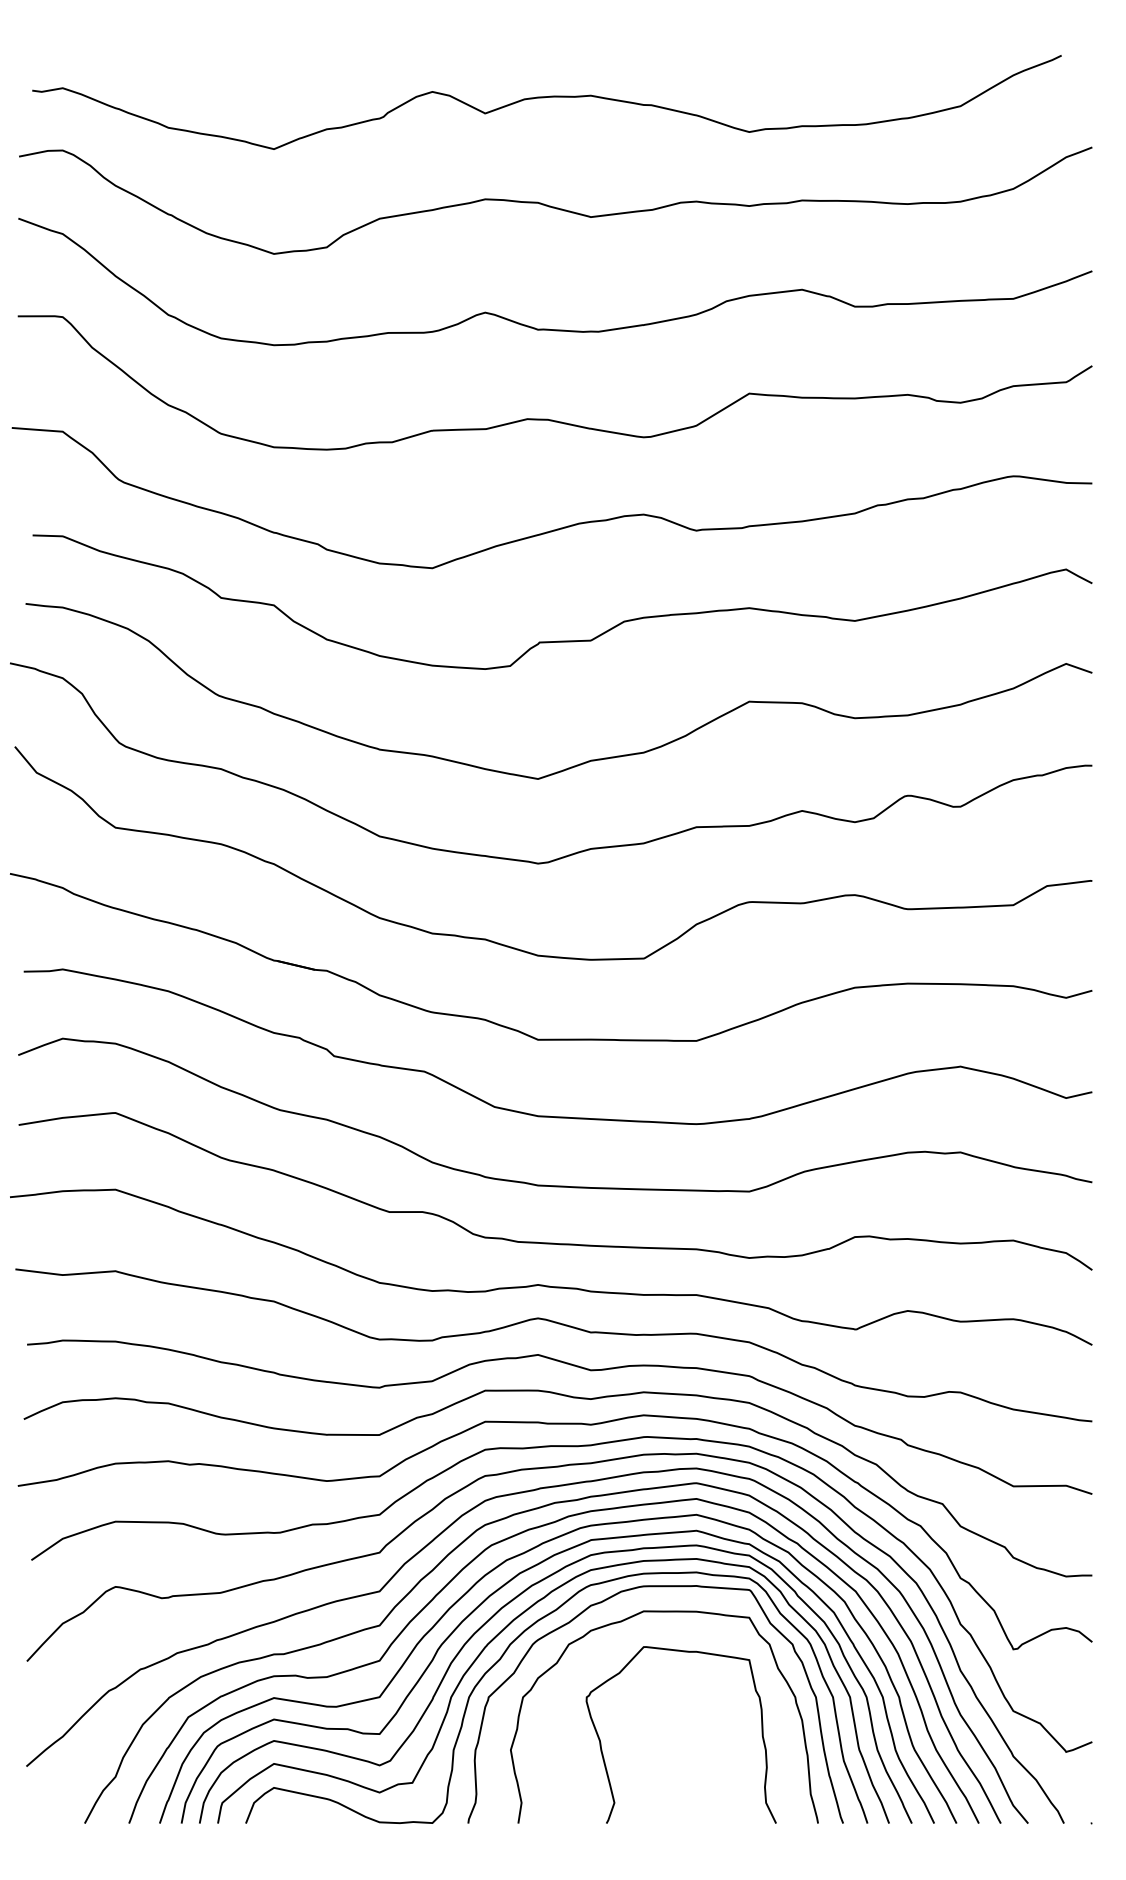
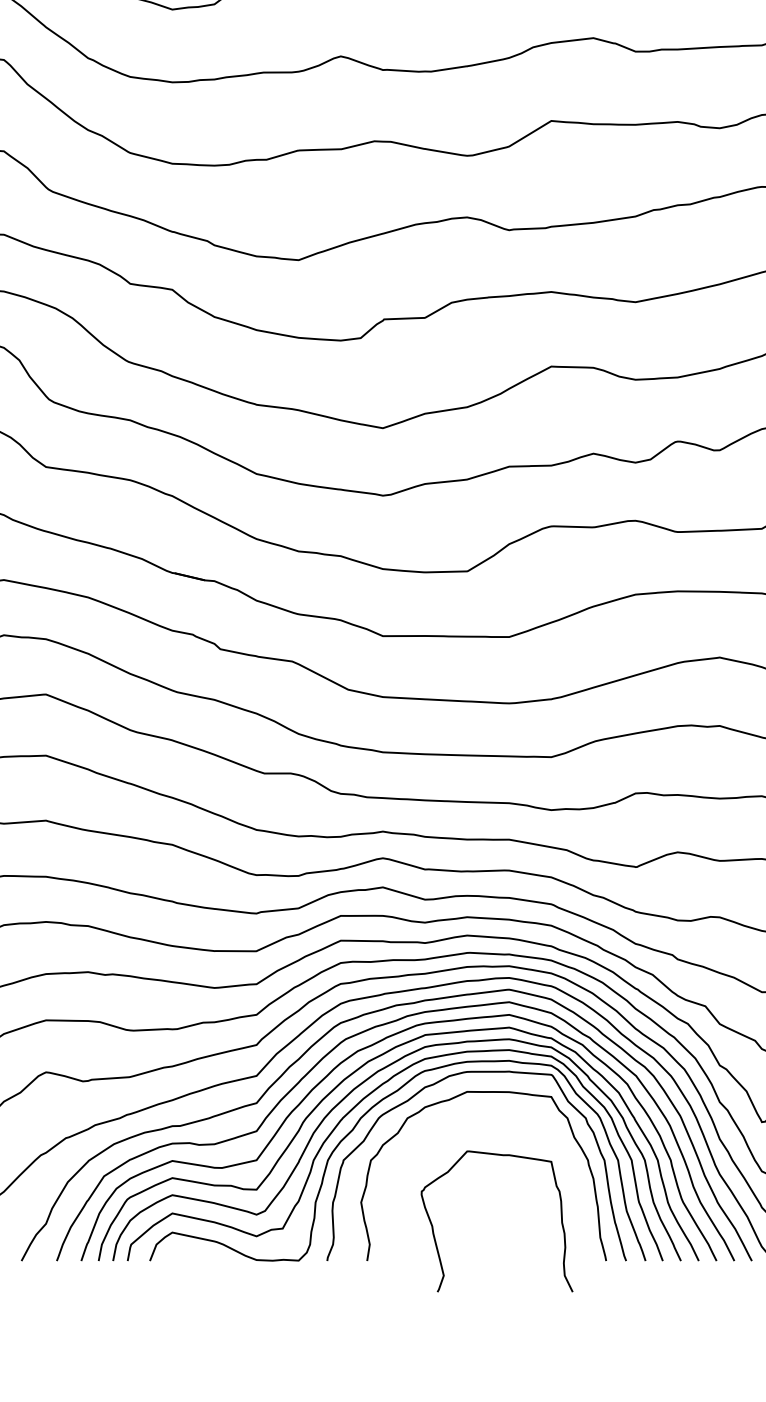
curve: (603, 1753) -> (435, 1236), moved

